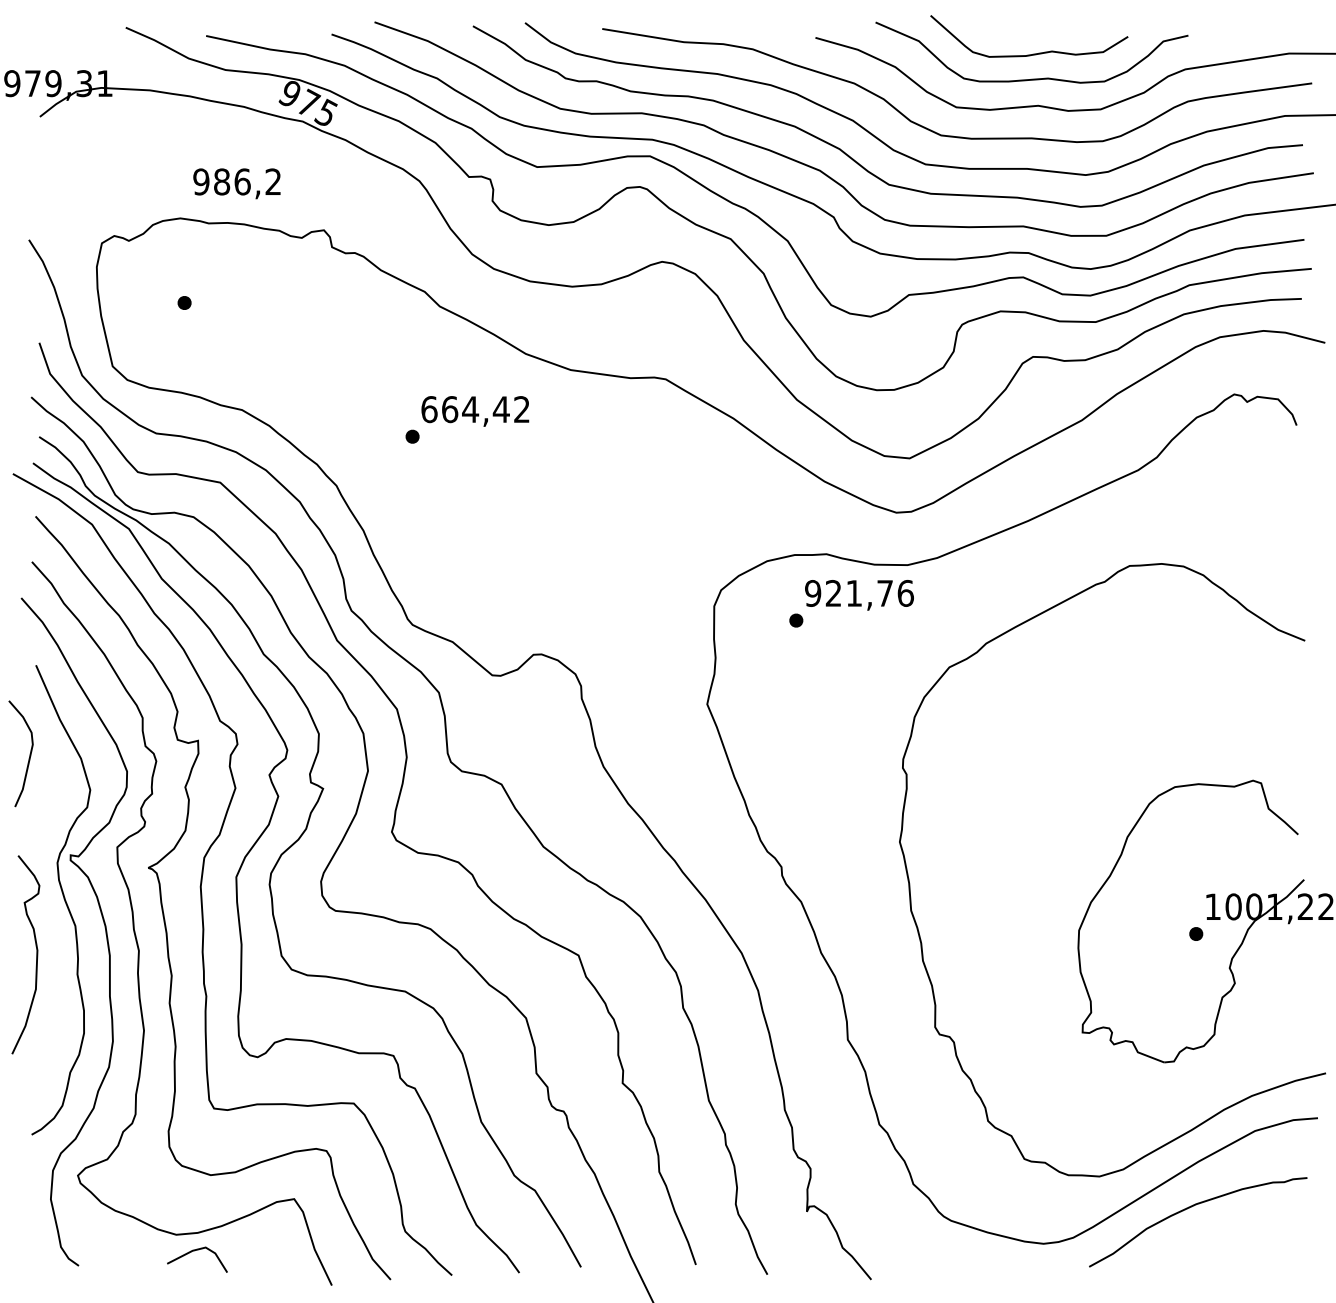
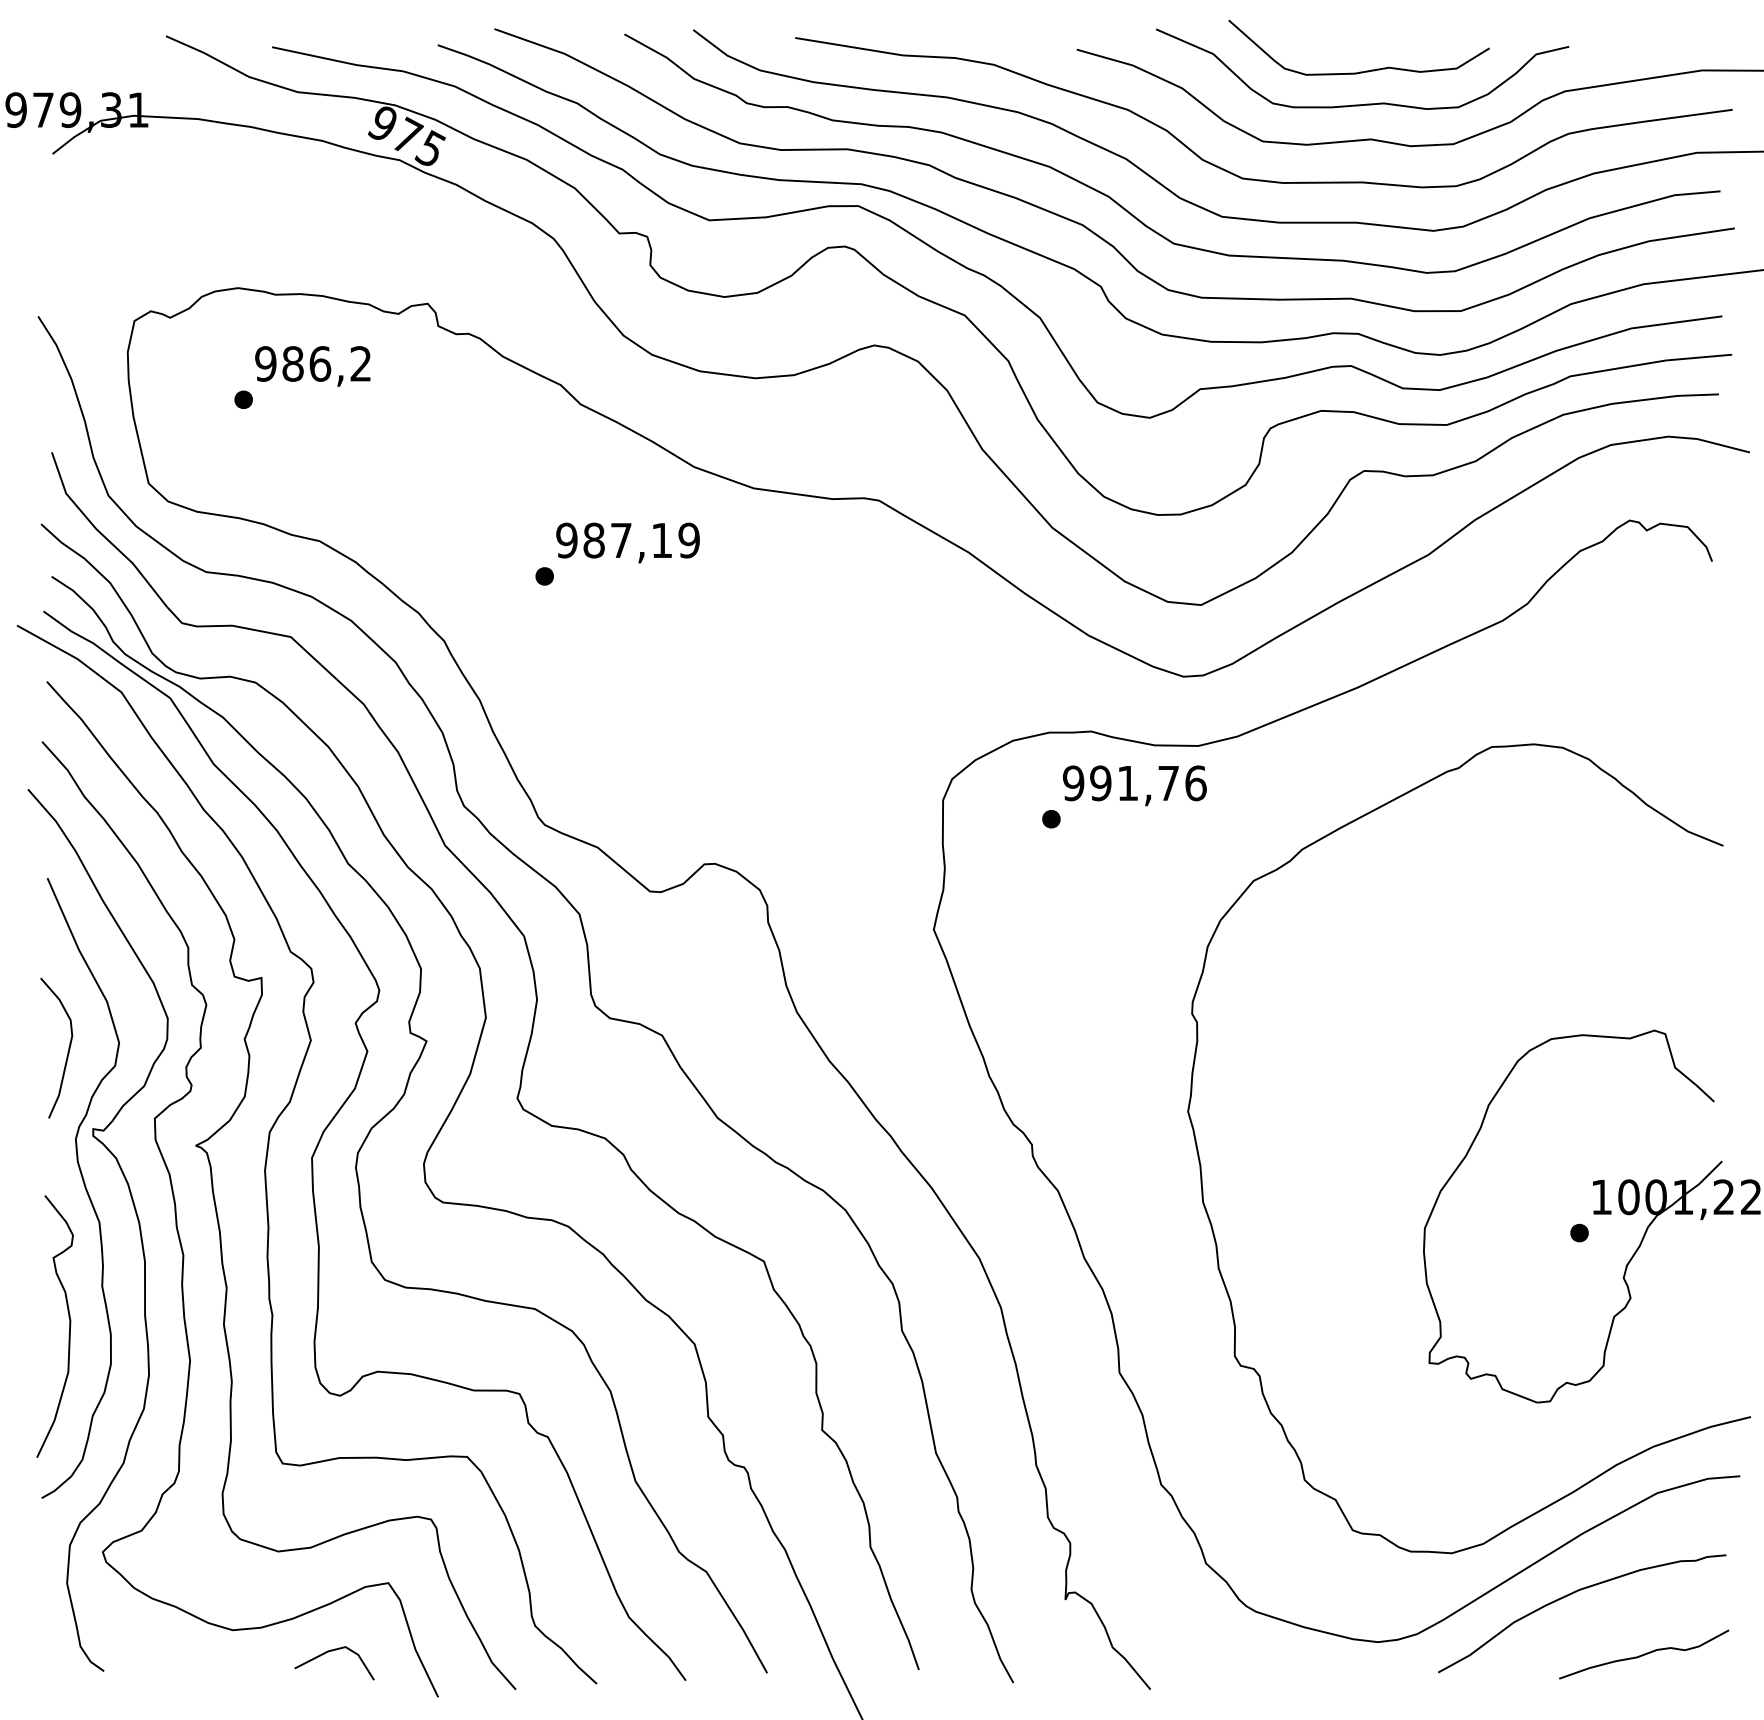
text: (236, 183) -> (312, 366), moved
text: (475, 409) -> (627, 540), 664,42 -> 987,19
text: (833, 593) -> (1100, 783), 921,76 -> 991,76
curve: (29, 756) -> (67, 1051), moved
curve: (36, 954) -> (69, 1326), moved
line: (195, 1250) -> (332, 1651), moved
curve: (1245, 1253) -> (1644, 1654), added

